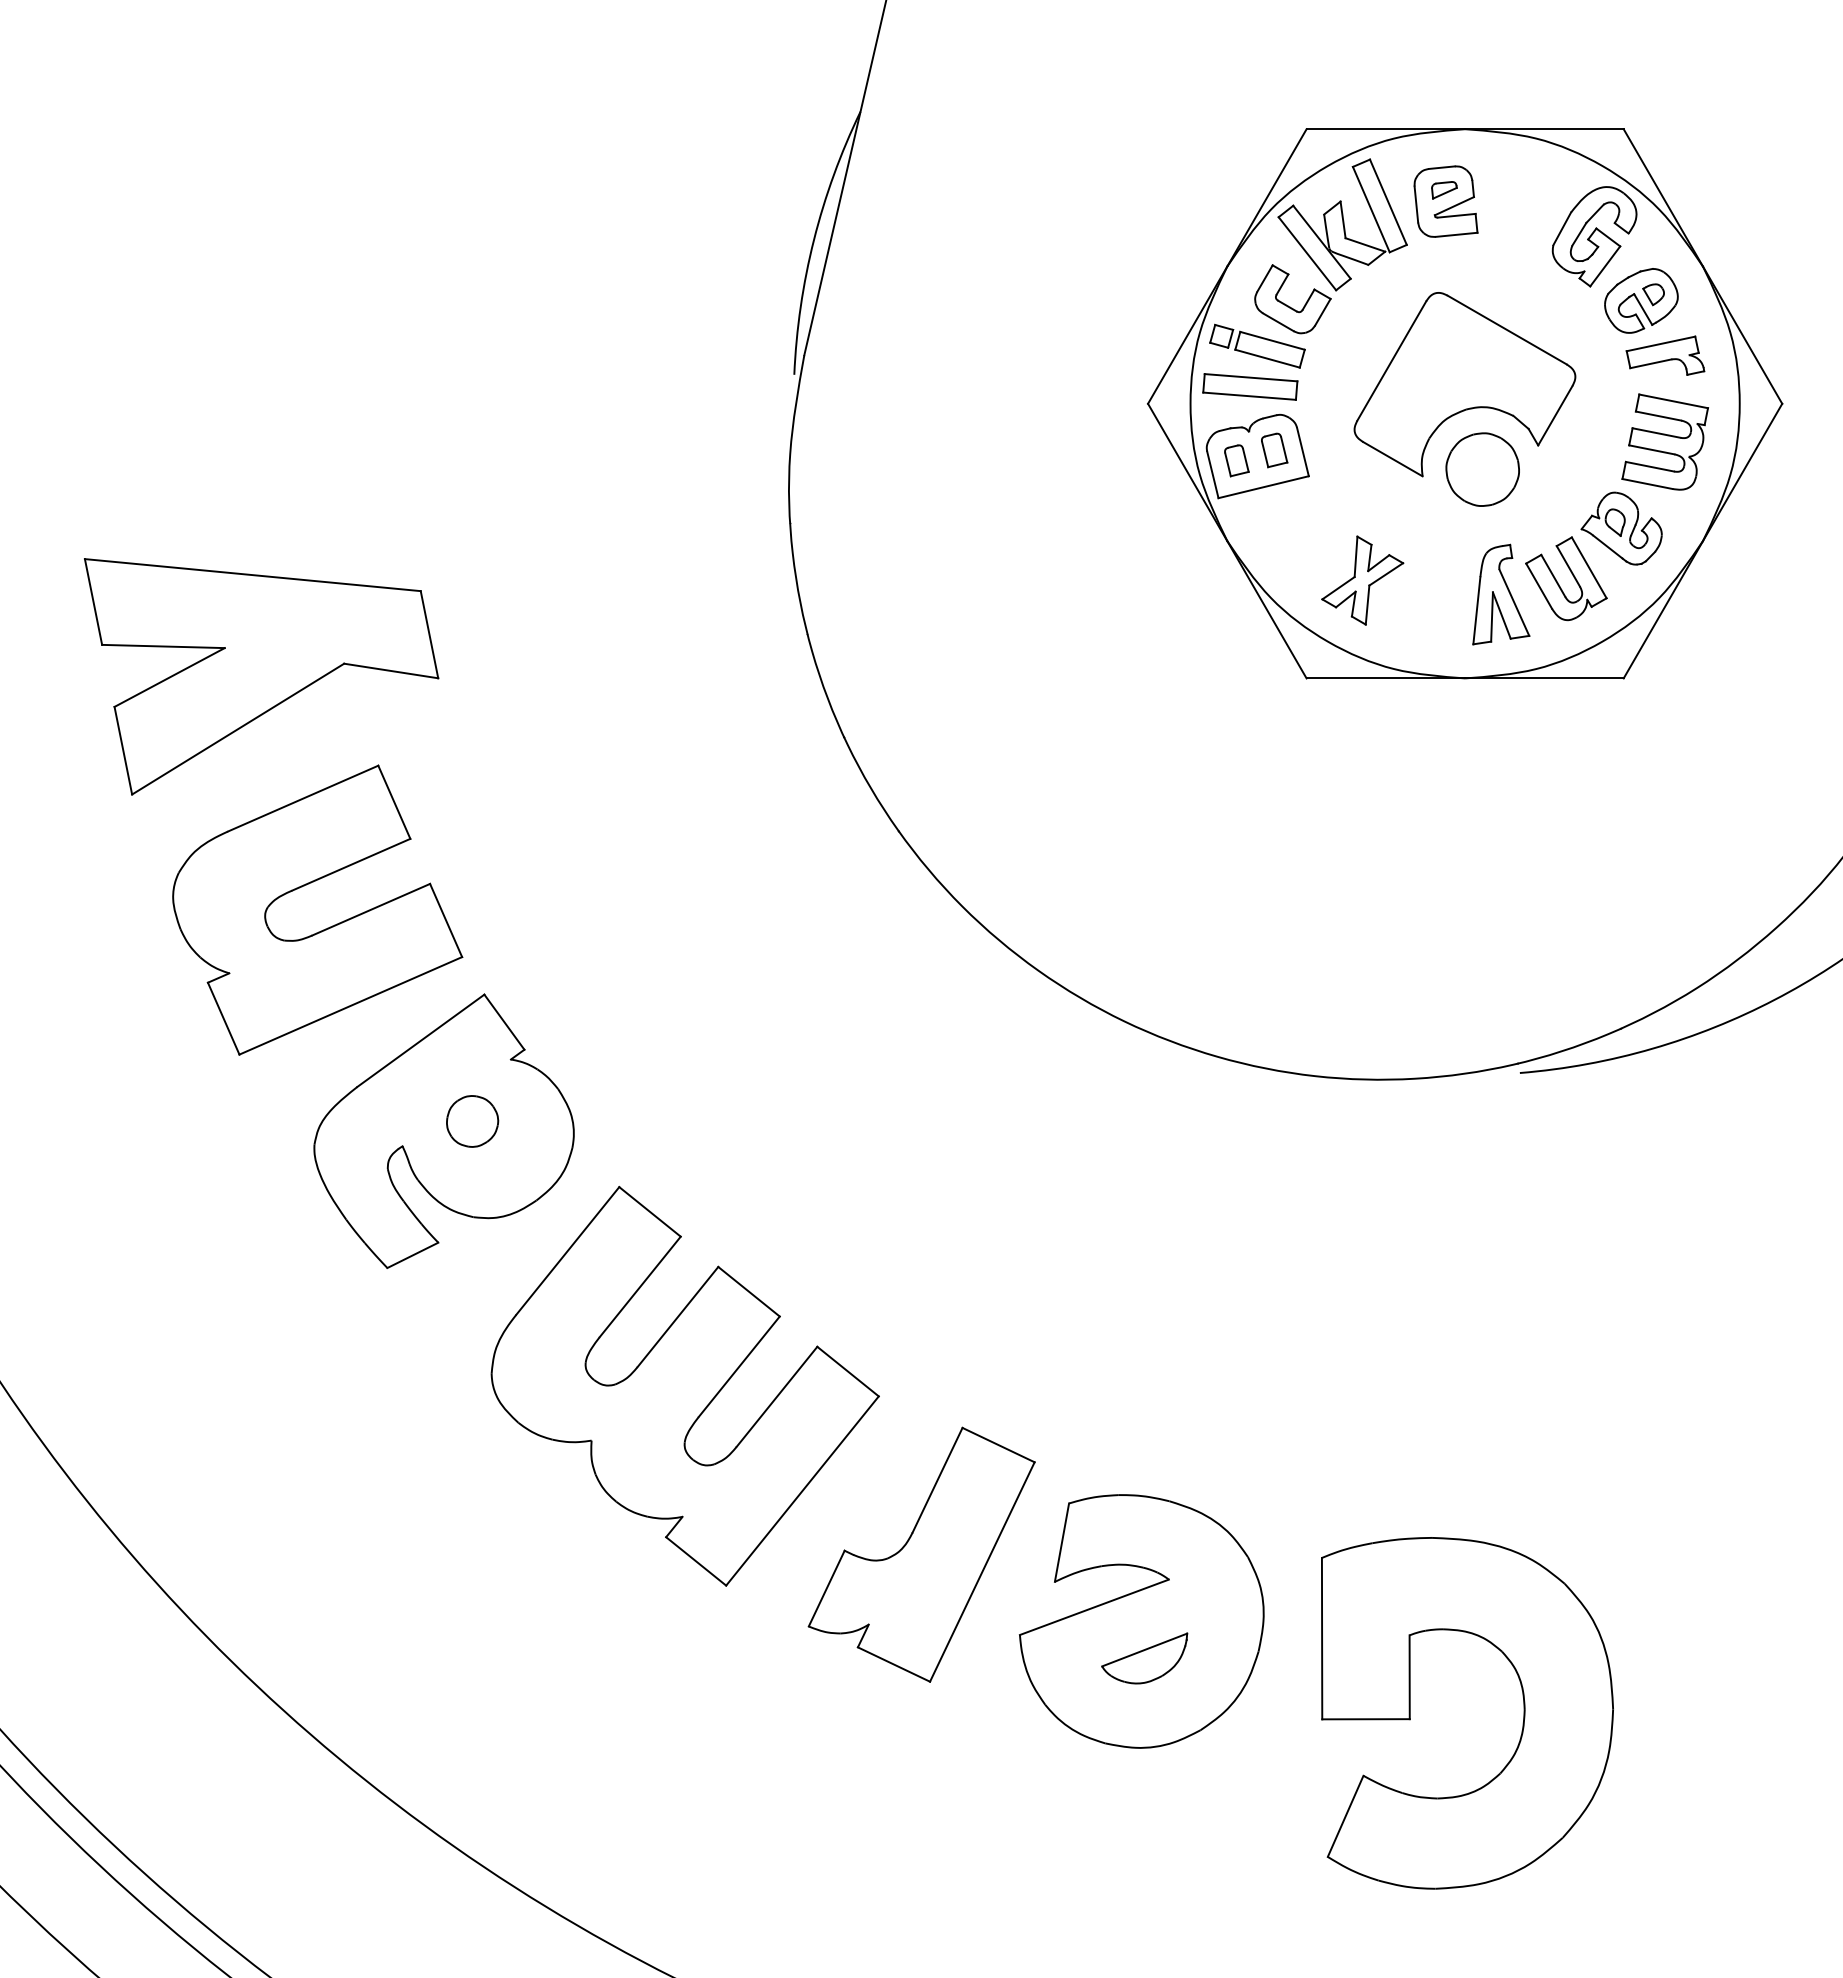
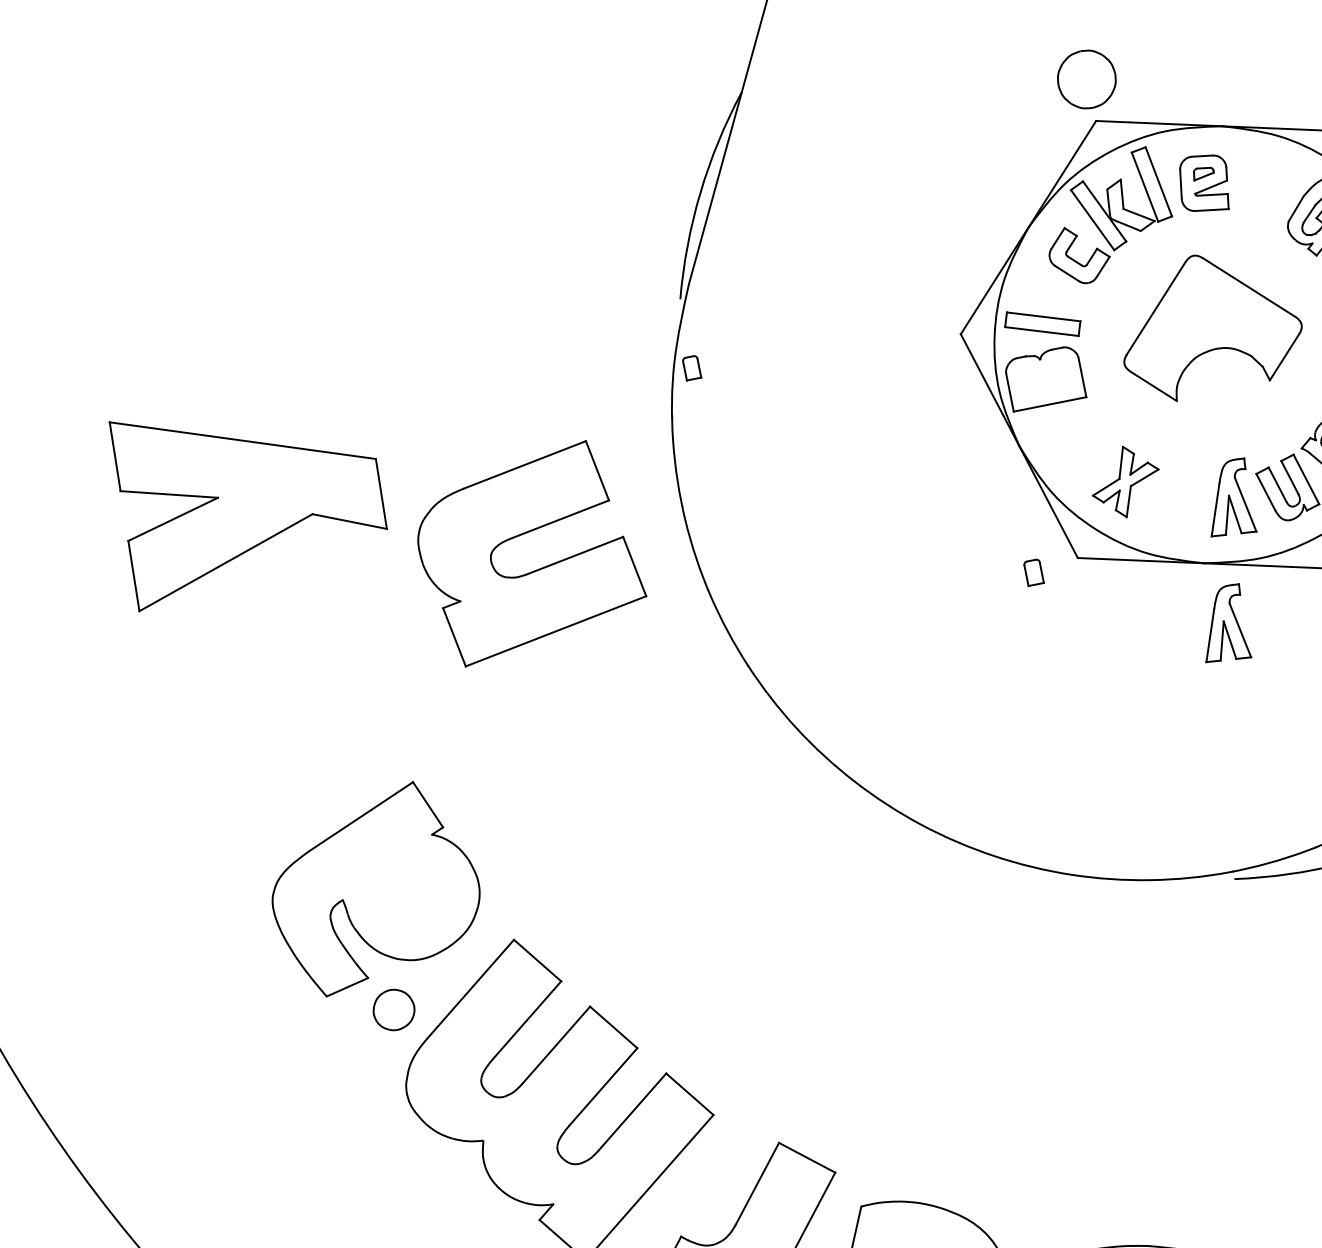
part: (1257, 345) -> (1049, 291), removed
part: (1274, 450) -> (1034, 572), moved
part: (1236, 460) -> (691, 368), moved
part: (1482, 469) -> (1086, 79), moved
part: (1501, 752) -> (1230, 623), added
part: (327, 927) -> (540, 568), moved
part: (472, 1121) -> (394, 1010), moved

